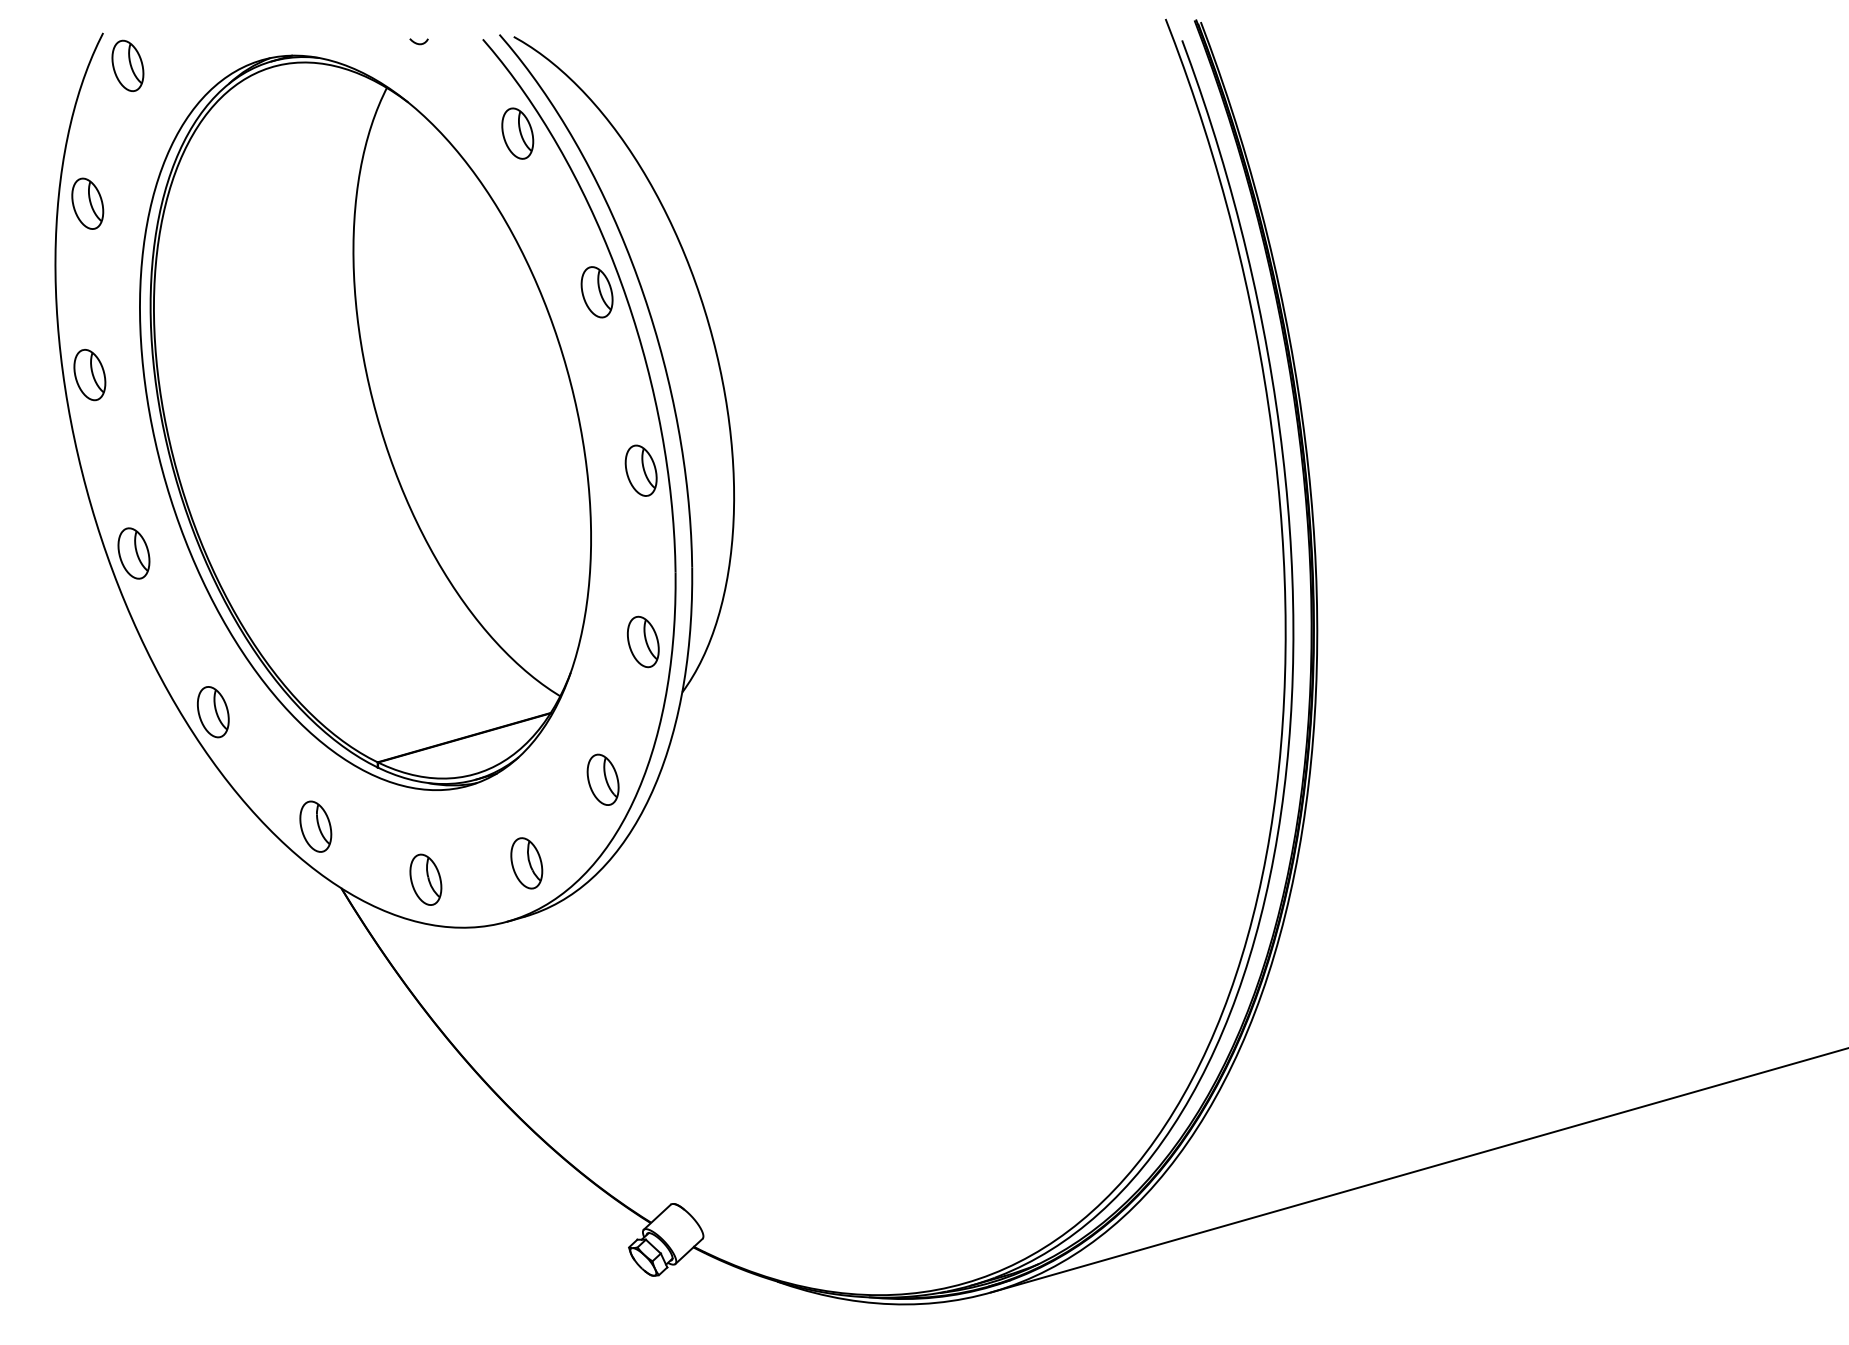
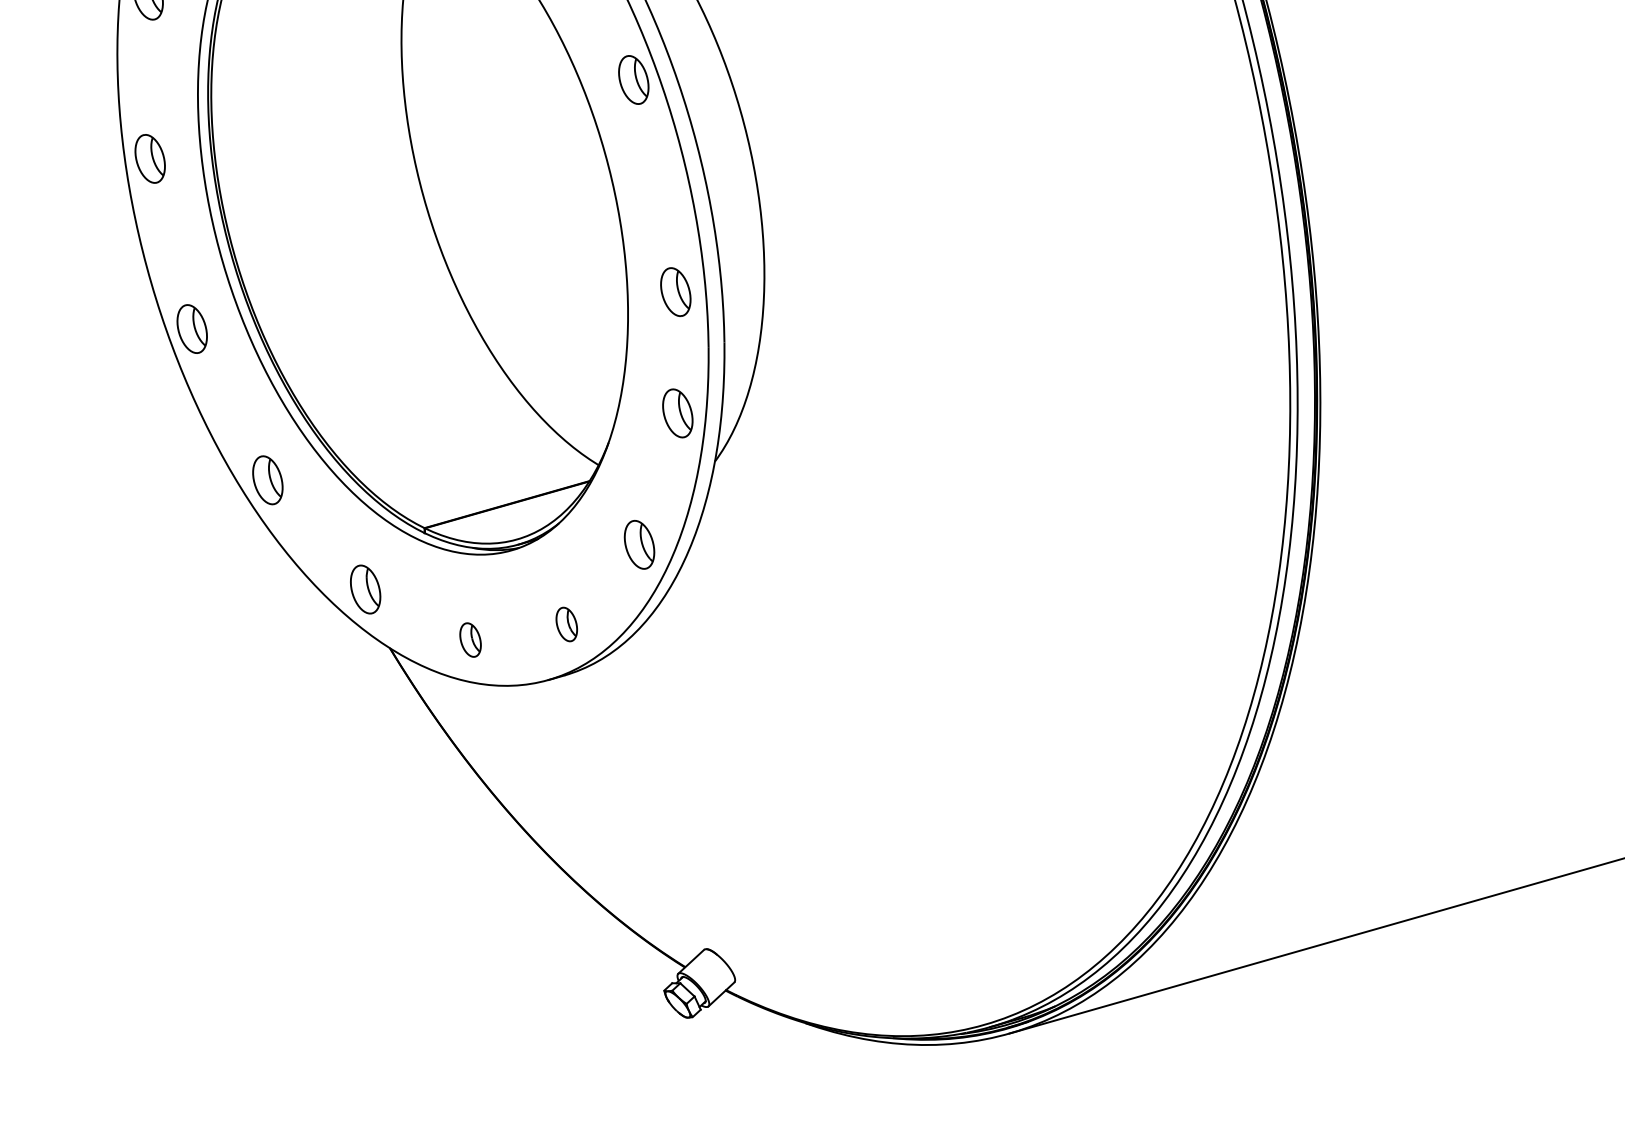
part: (640, 470) -> (675, 291), moved
part: (526, 863) -> (566, 624), size x0.7
part: (425, 879) -> (470, 639), size x0.7

